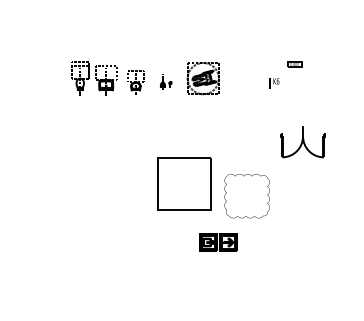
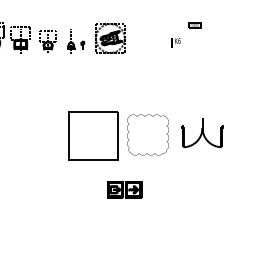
part: (165, 81) -> (75, 41), size x1.67
part: (302, 142) -> (202, 133), moved
part: (246, 196) -> (147, 135), moved

